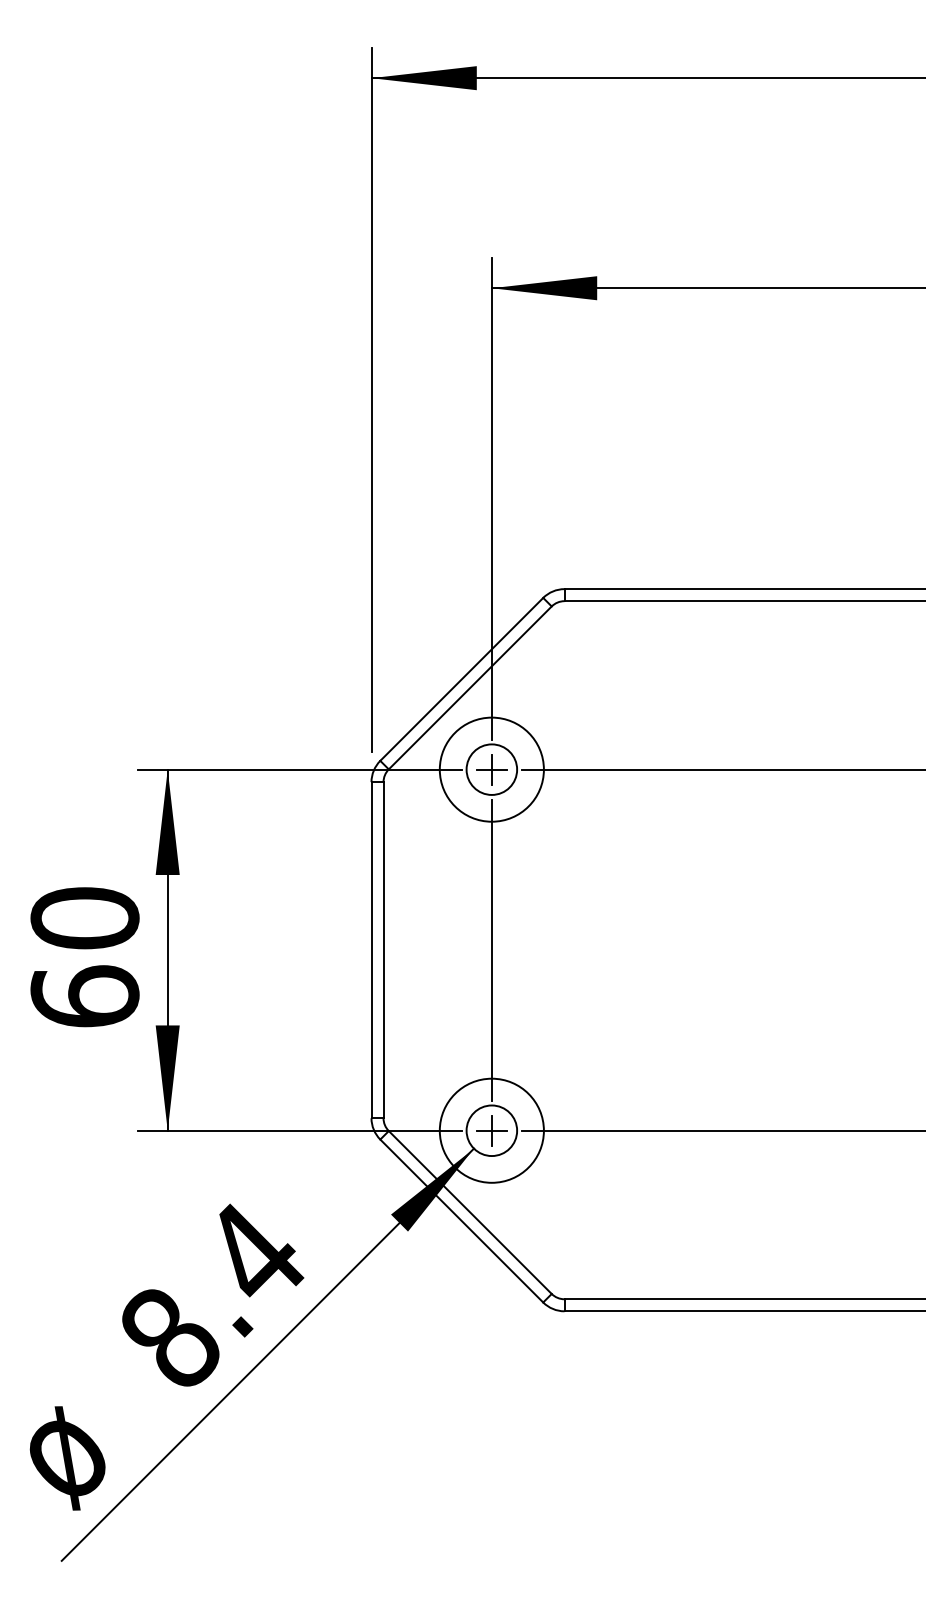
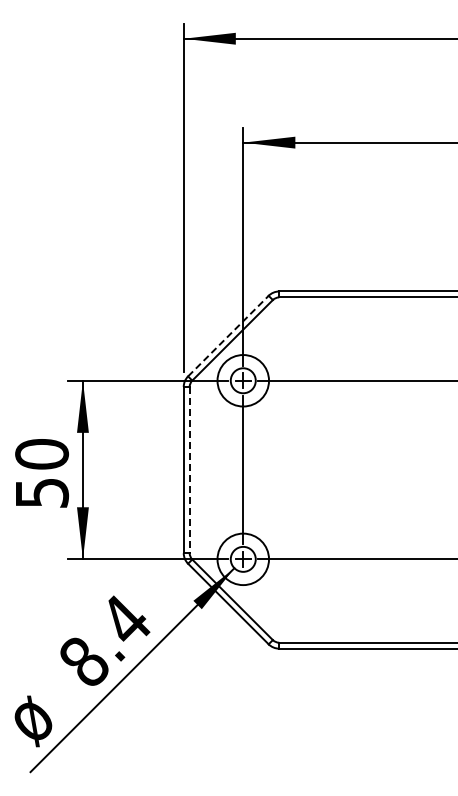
line: (461, 680) -> (228, 336), solid -> dashed
line: (383, 951) -> (189, 470), solid -> dashed
text: (85, 995) -> (42, 492), 60 -> 50

